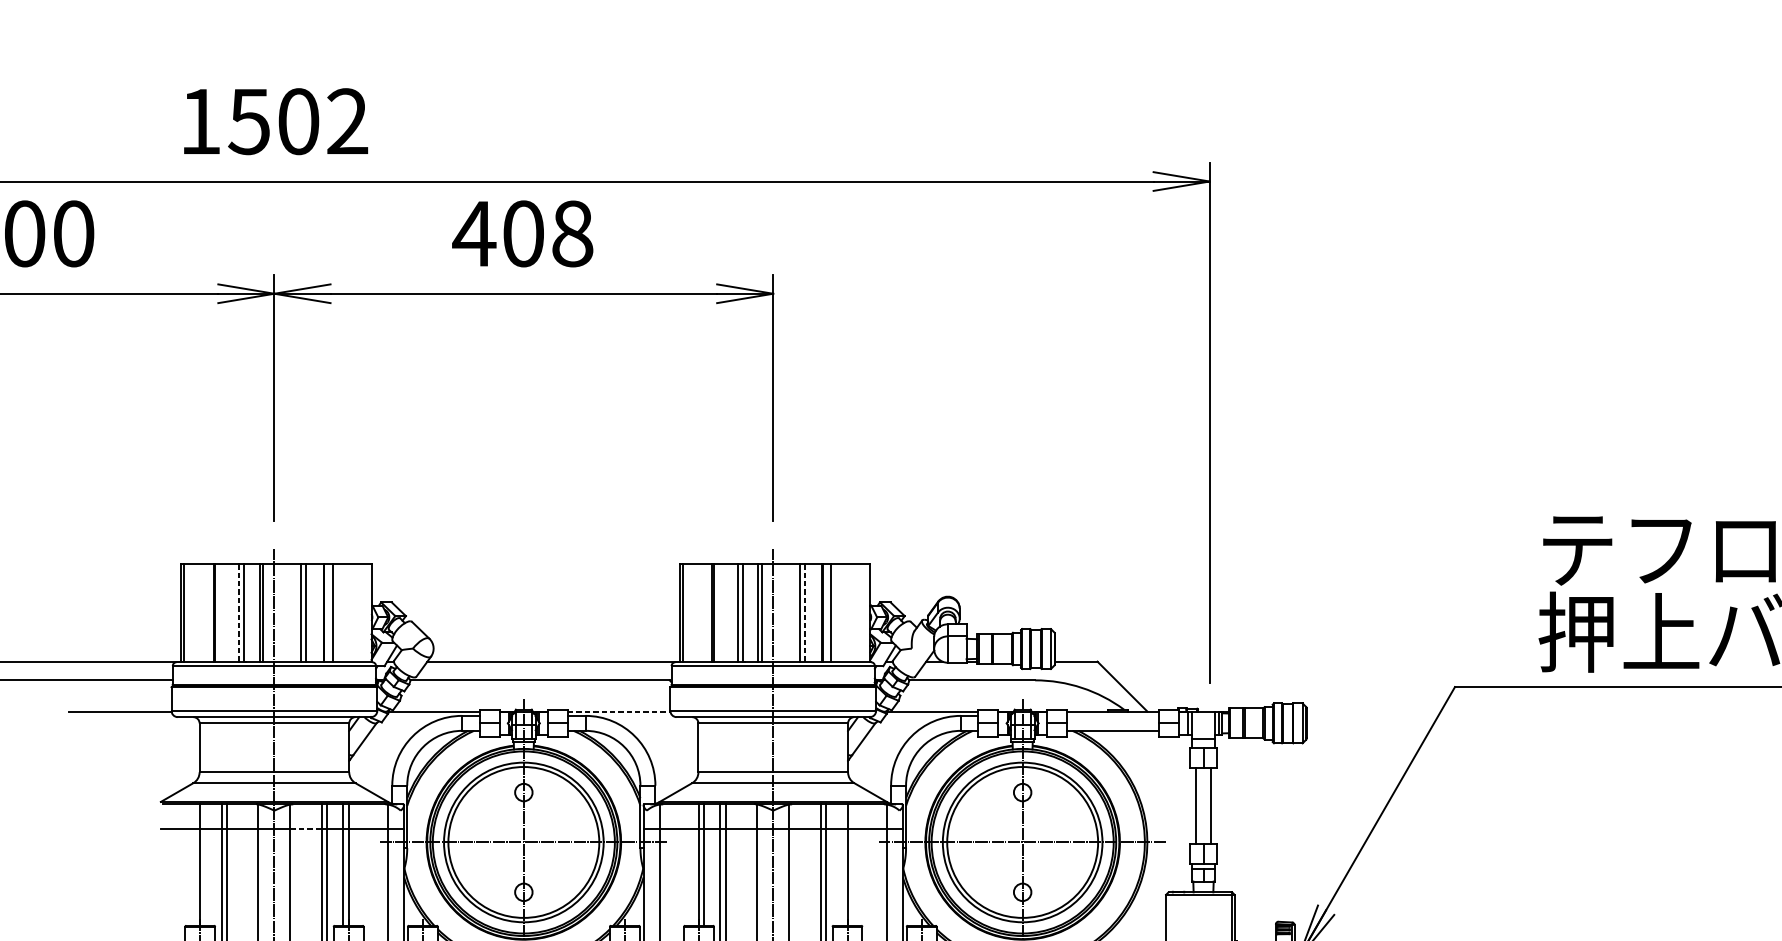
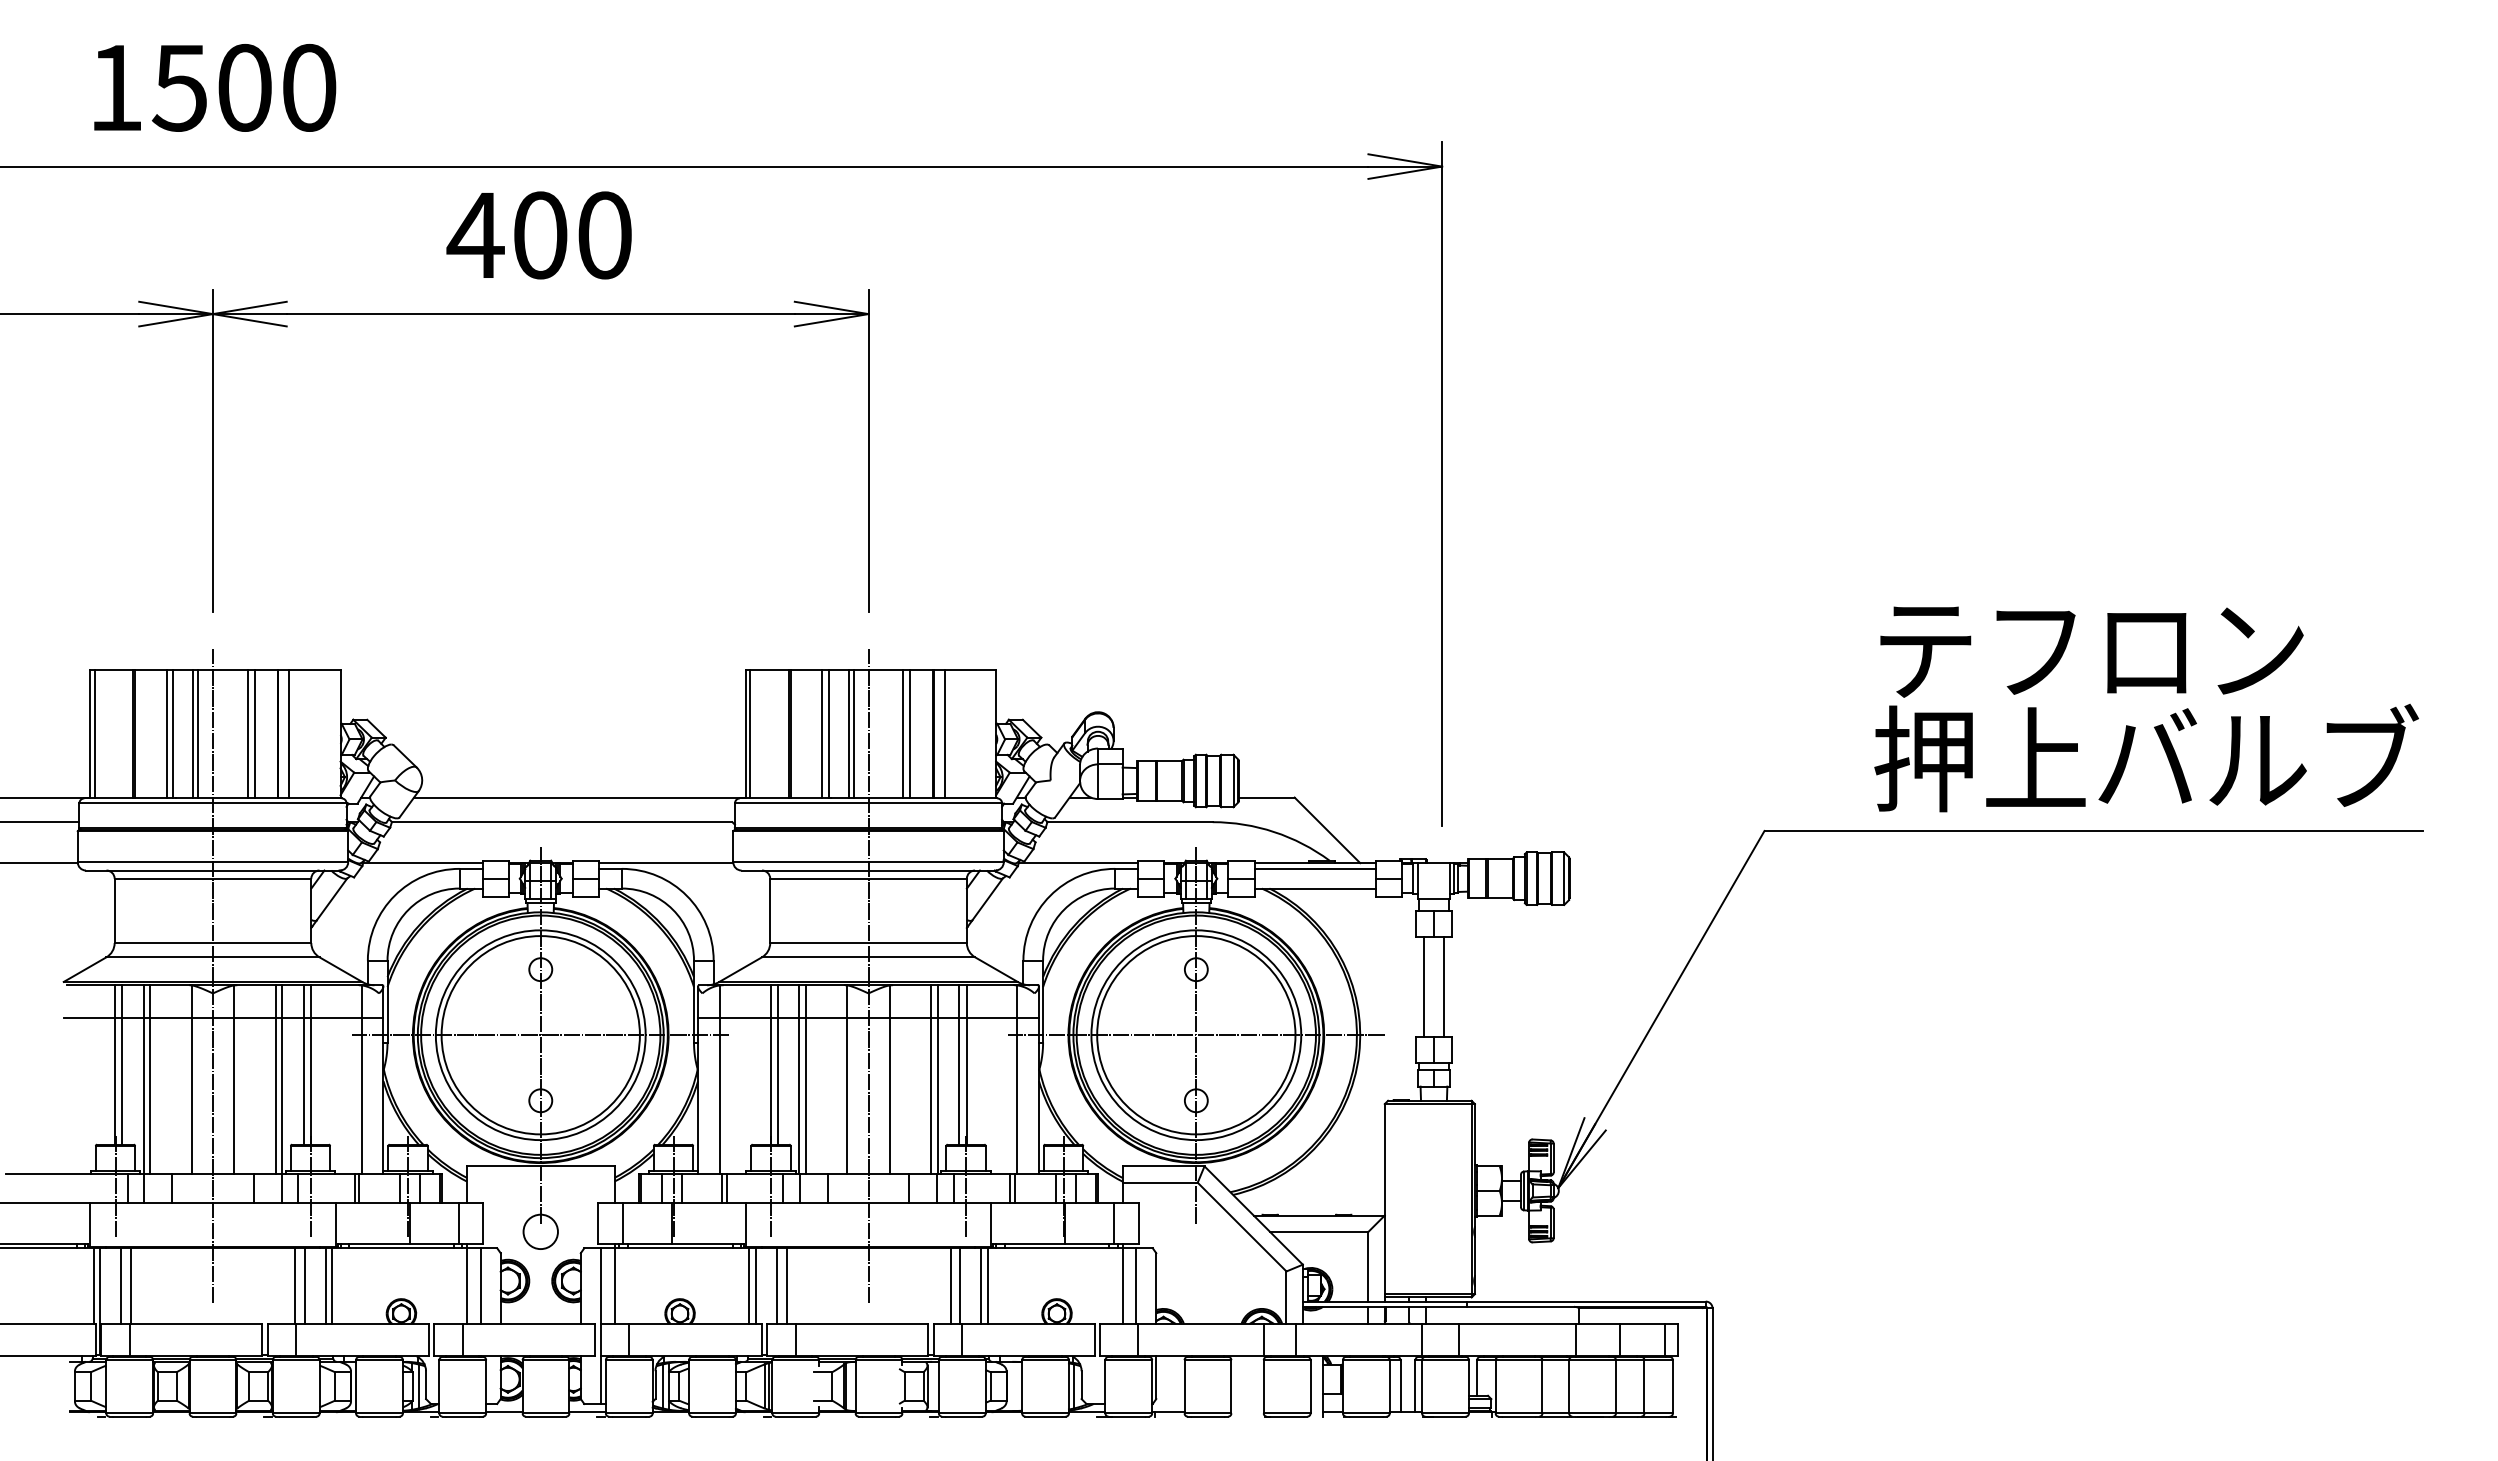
text: (347, 121) -> (309, 87), 1502 -> 1500
text: (573, 233) -> (605, 235), 408 -> 400
line: (239, 613) -> (166, 734), dashed -> solid
line: (805, 613) -> (910, 734), dashed -> solid
line: (619, 711) -> (666, 863), dashed -> solid
line: (1112, 715) -> (1314, 868), added
line: (306, 829) -> (254, 1018), dashed -> solid
line: (205, 864) -> (122, 1064), added
line: (842, 864) -> (959, 1064), added

